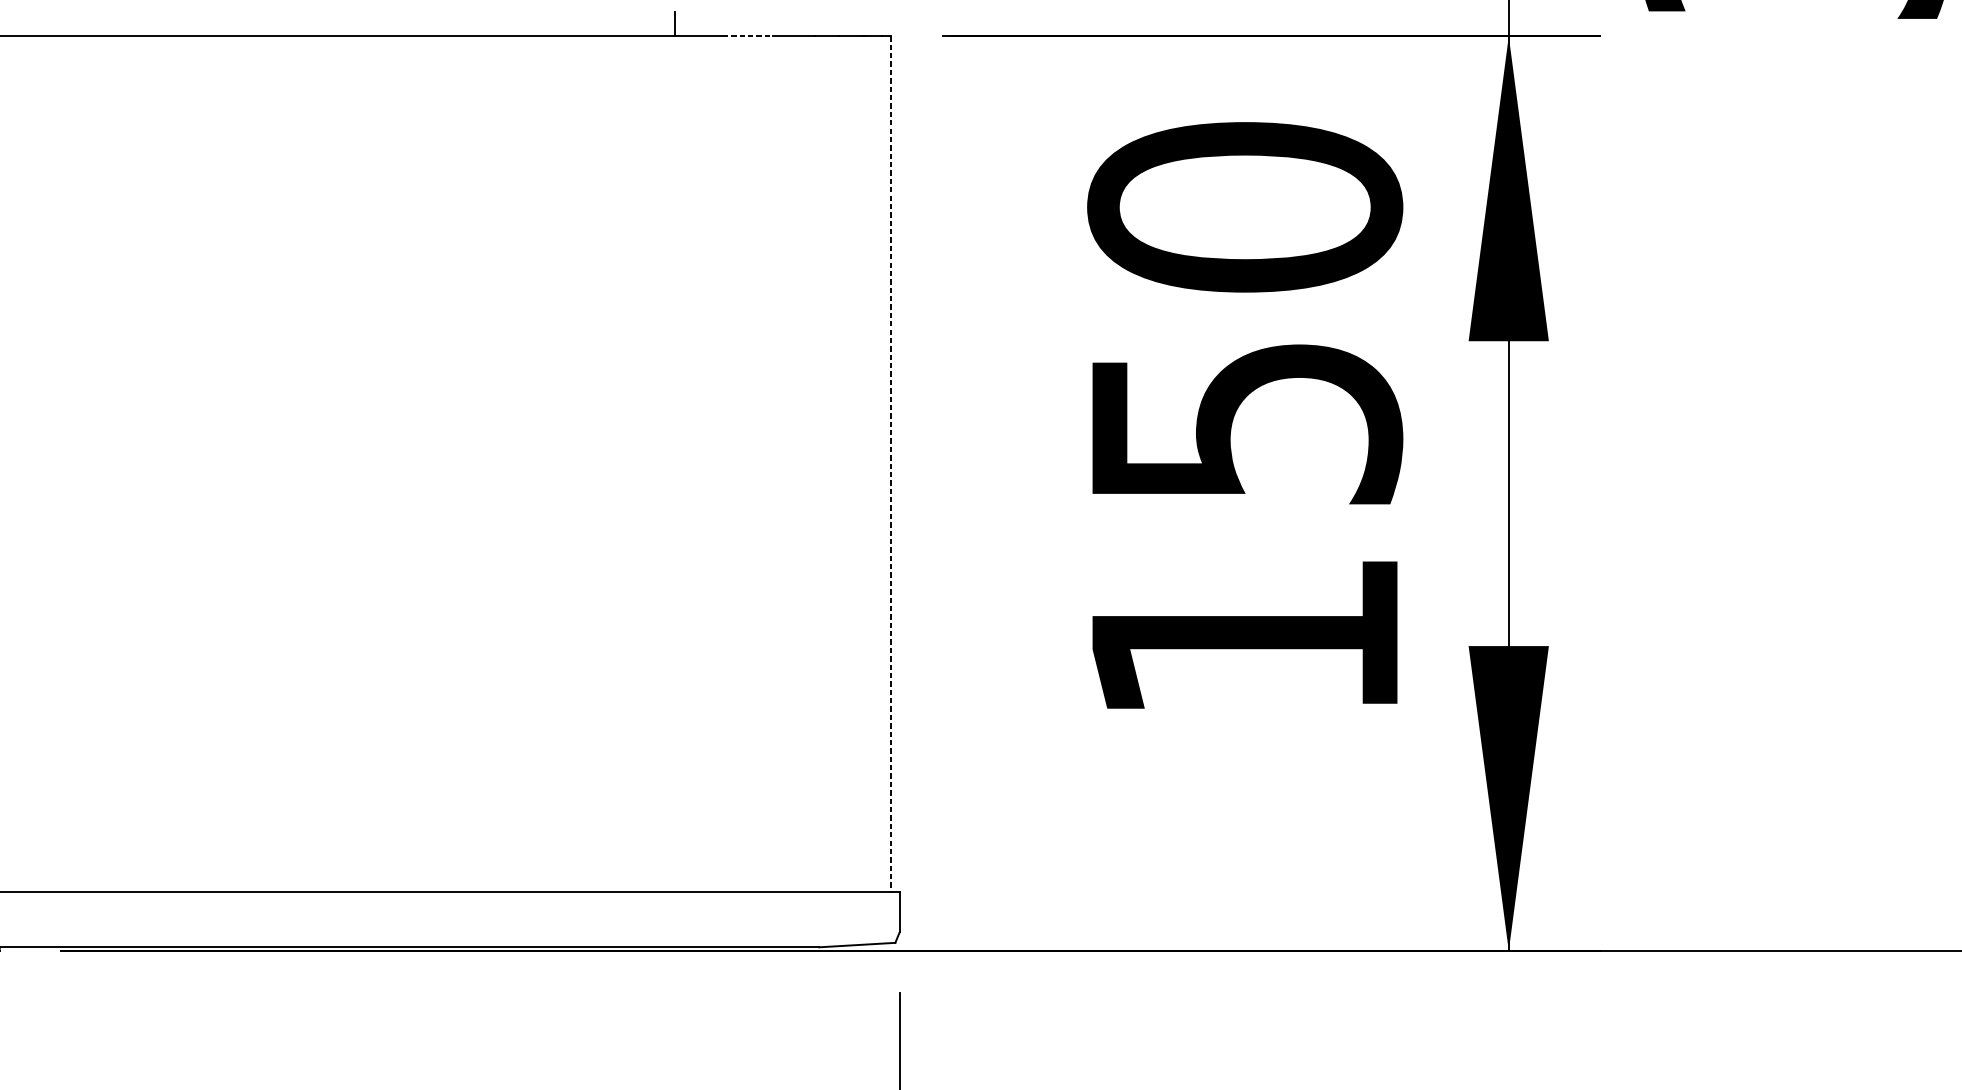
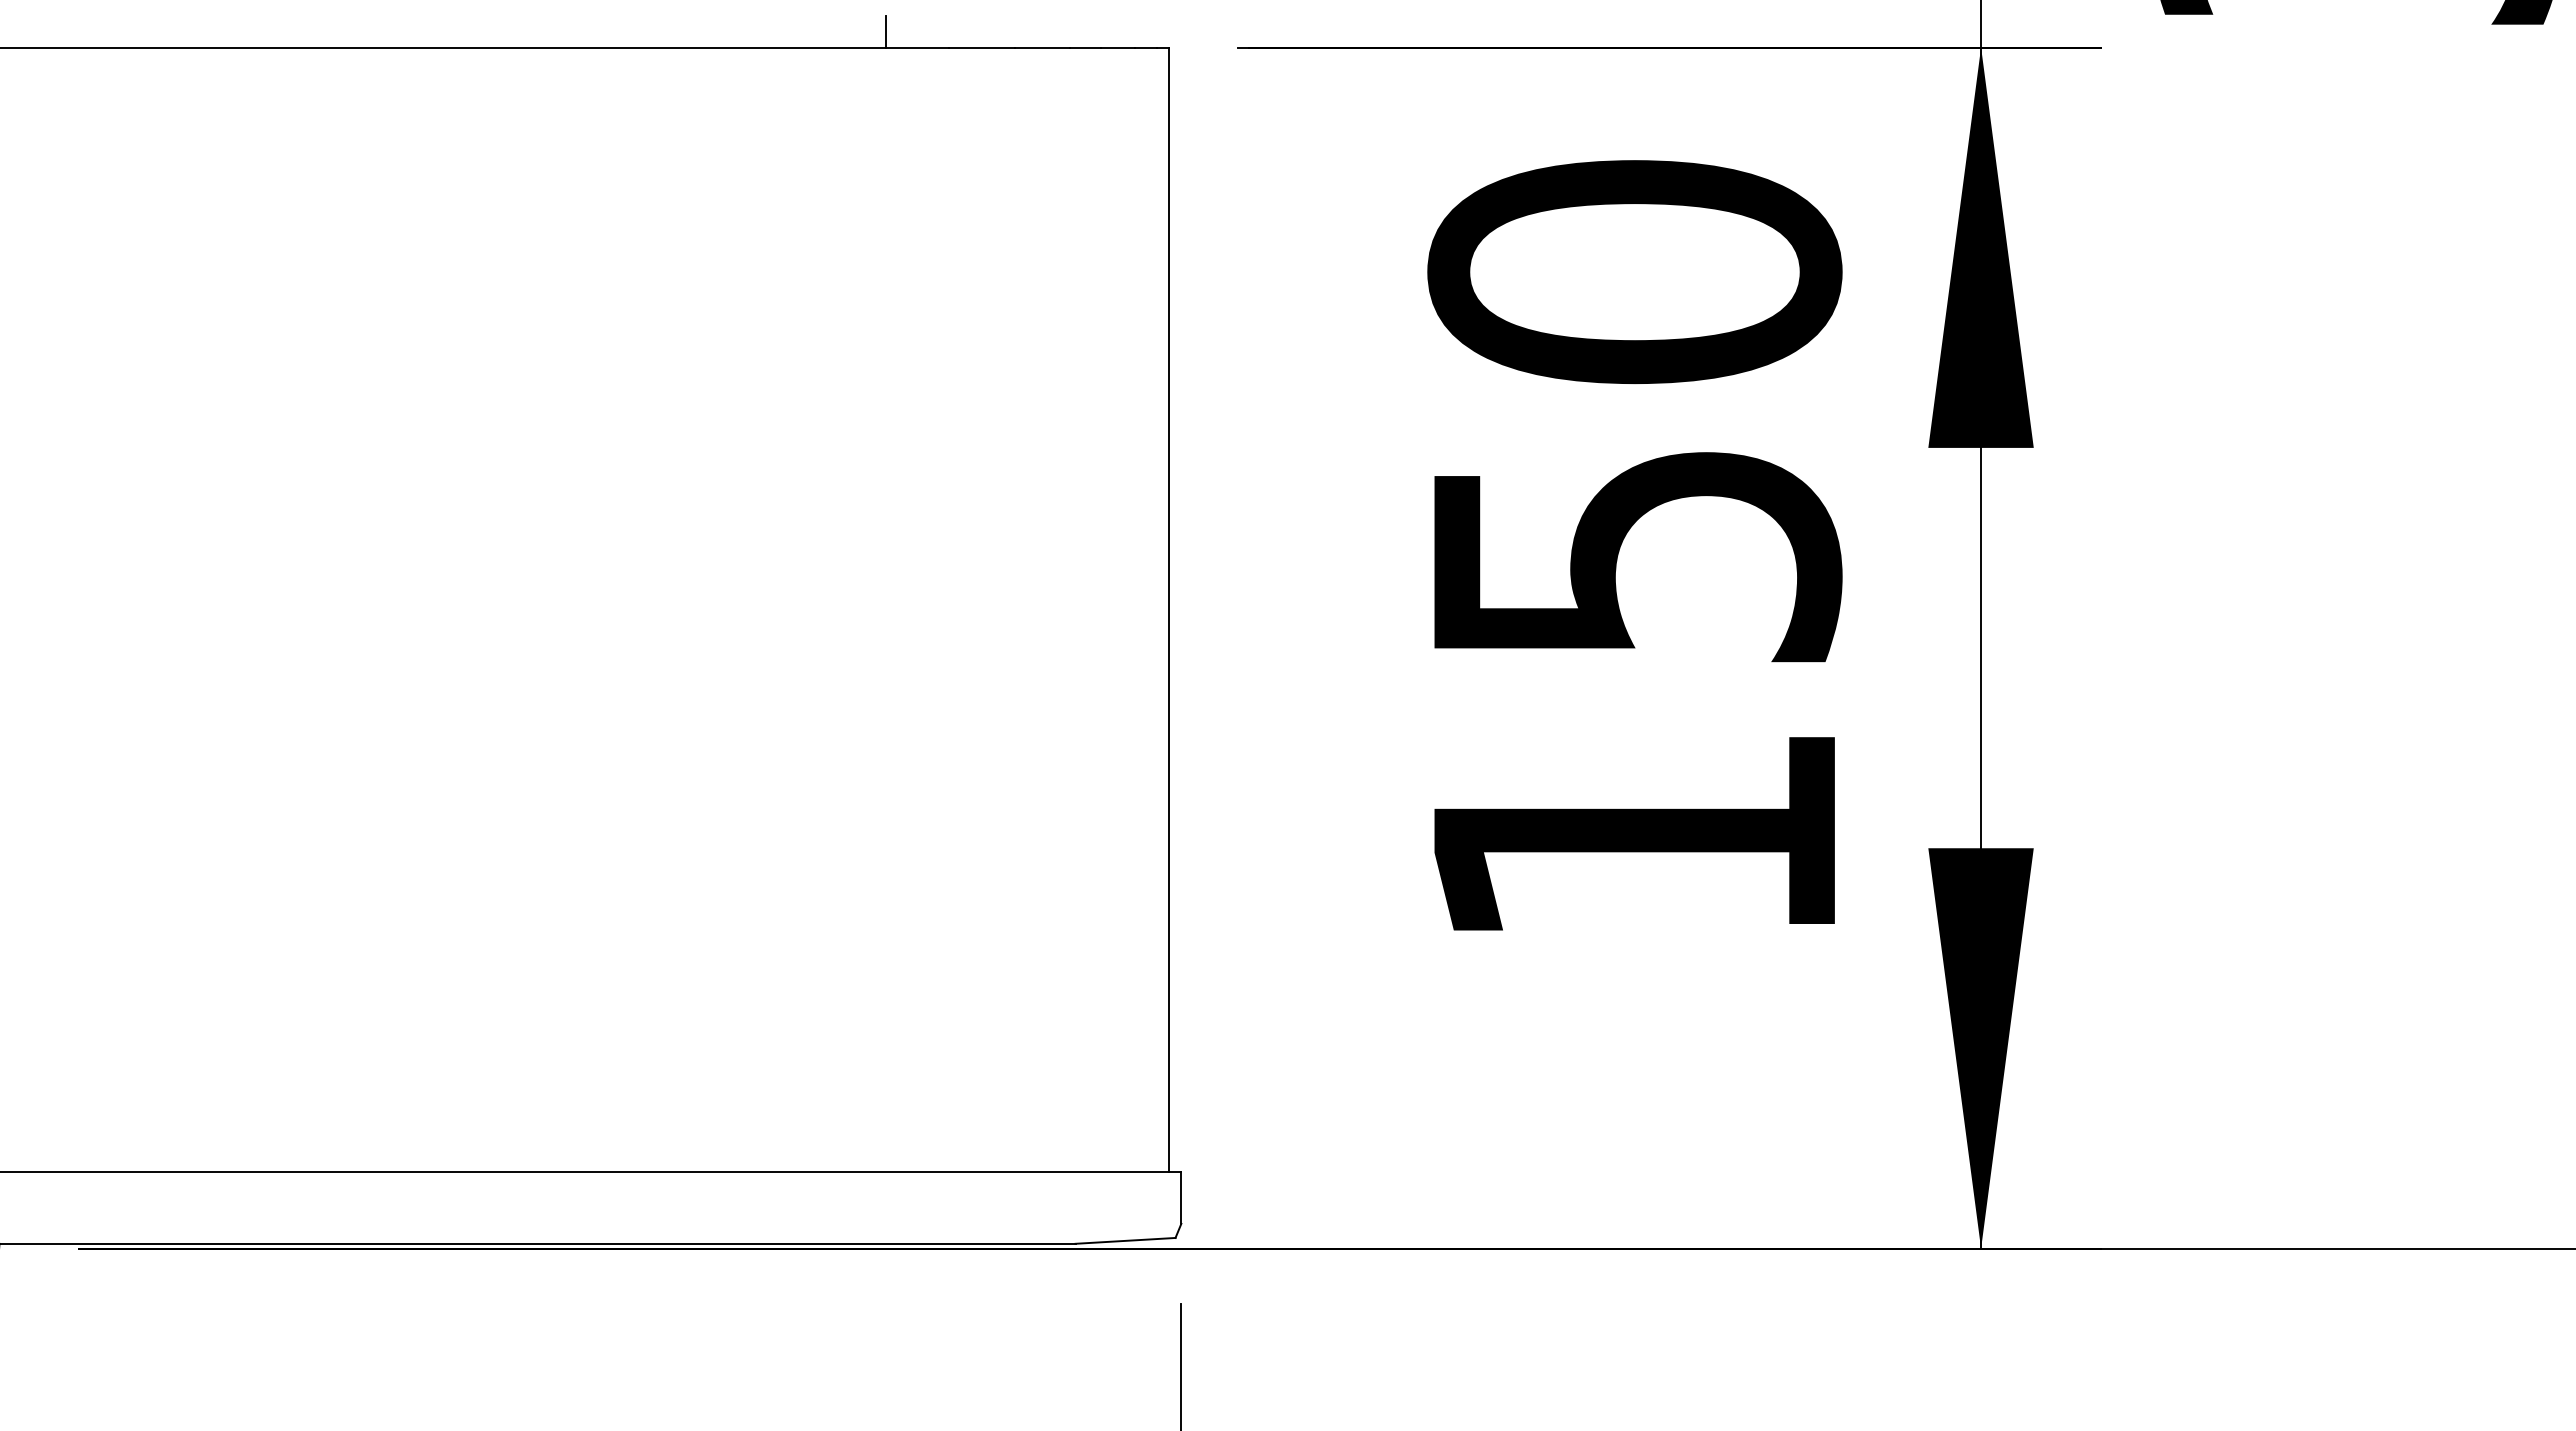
line: (747, 36) -> (981, 47), dashed -> solid
line: (890, 465) -> (1169, 610), dashed -> solid

